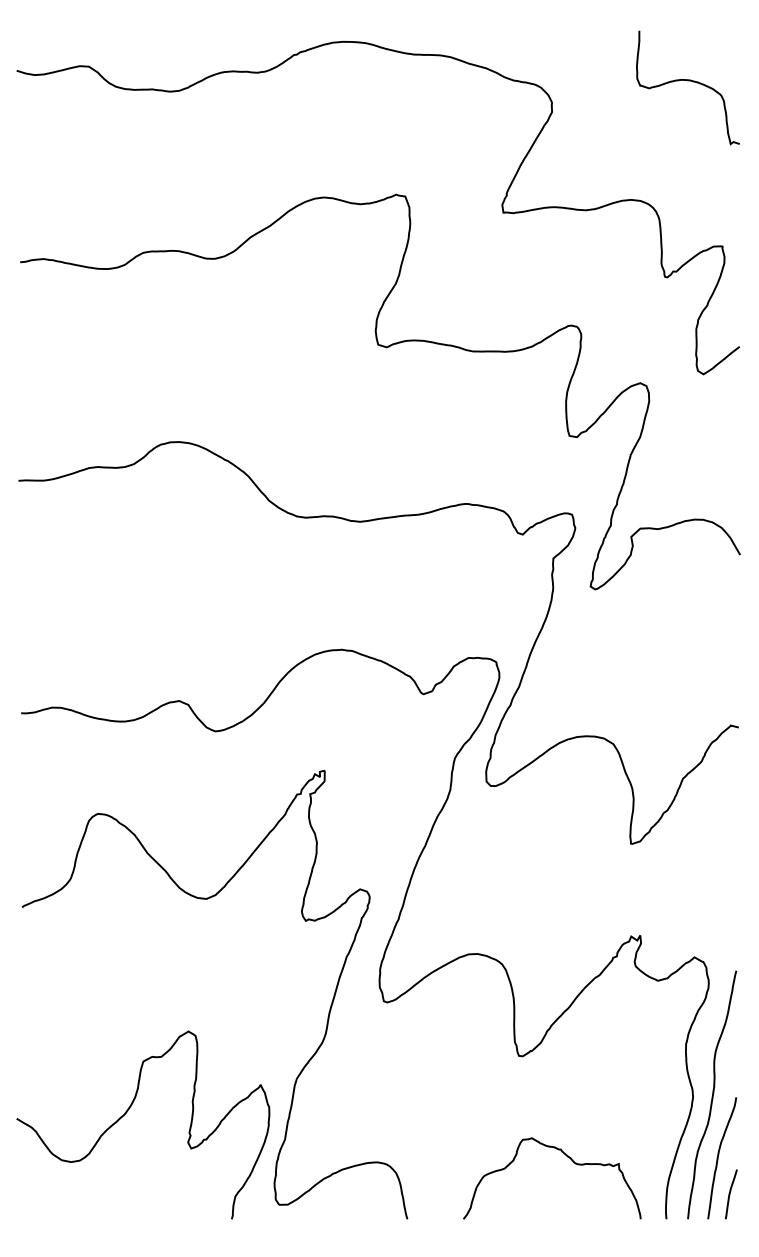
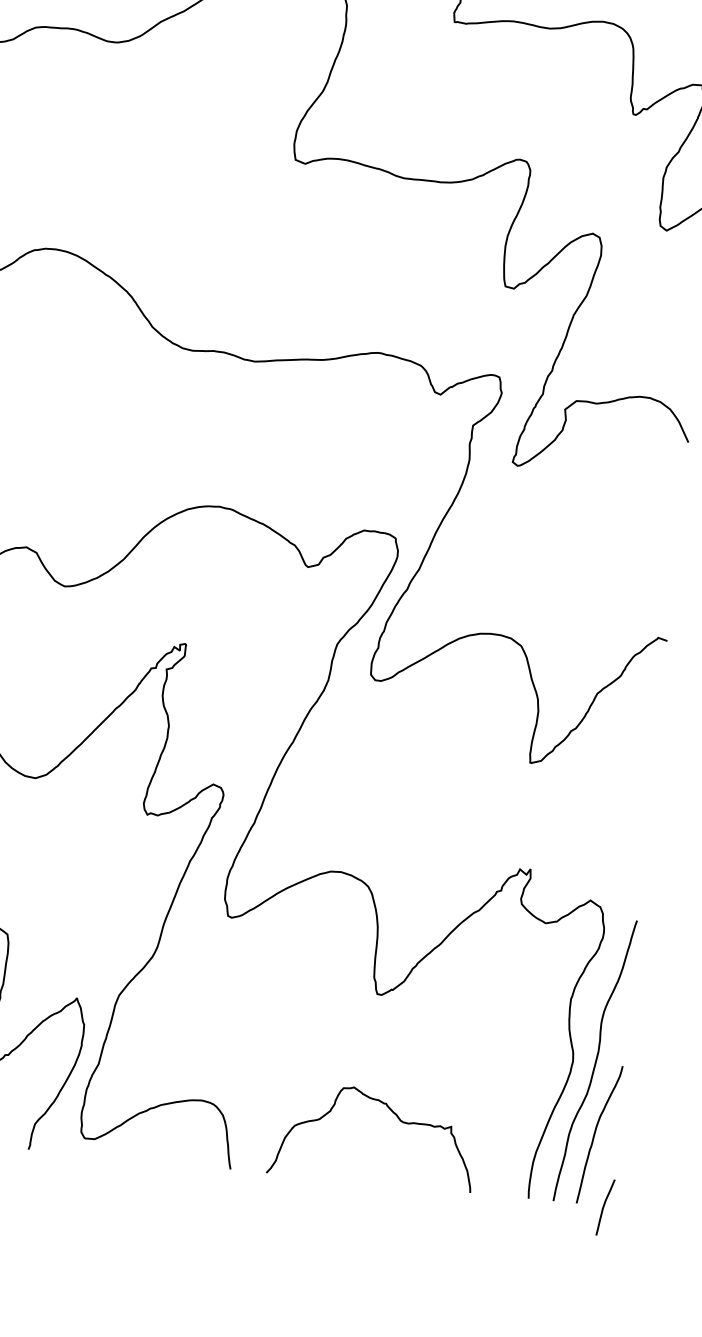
curve: (567, 1157) -> (392, 1113), moved
curve: (730, 1194) -> (604, 1207), moved

